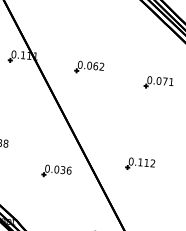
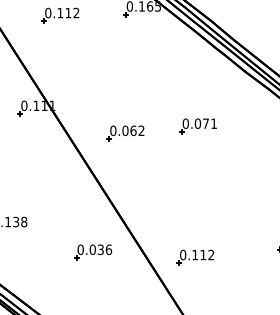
part: (89, 67) -> (125, 133), moved
part: (158, 83) -> (197, 126), moved
part: (140, 164) -> (195, 257), moved

